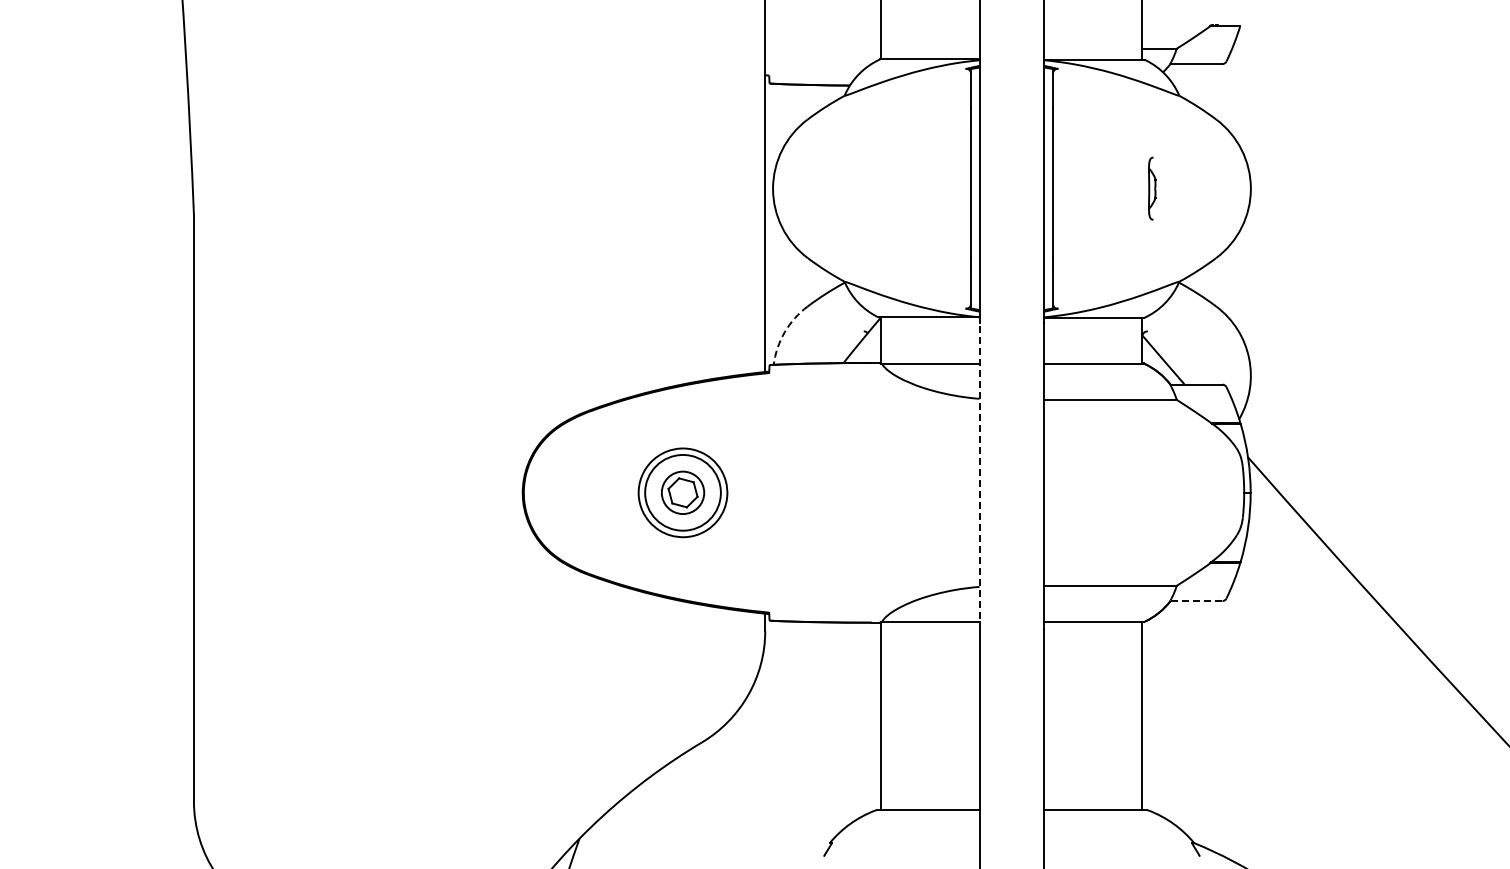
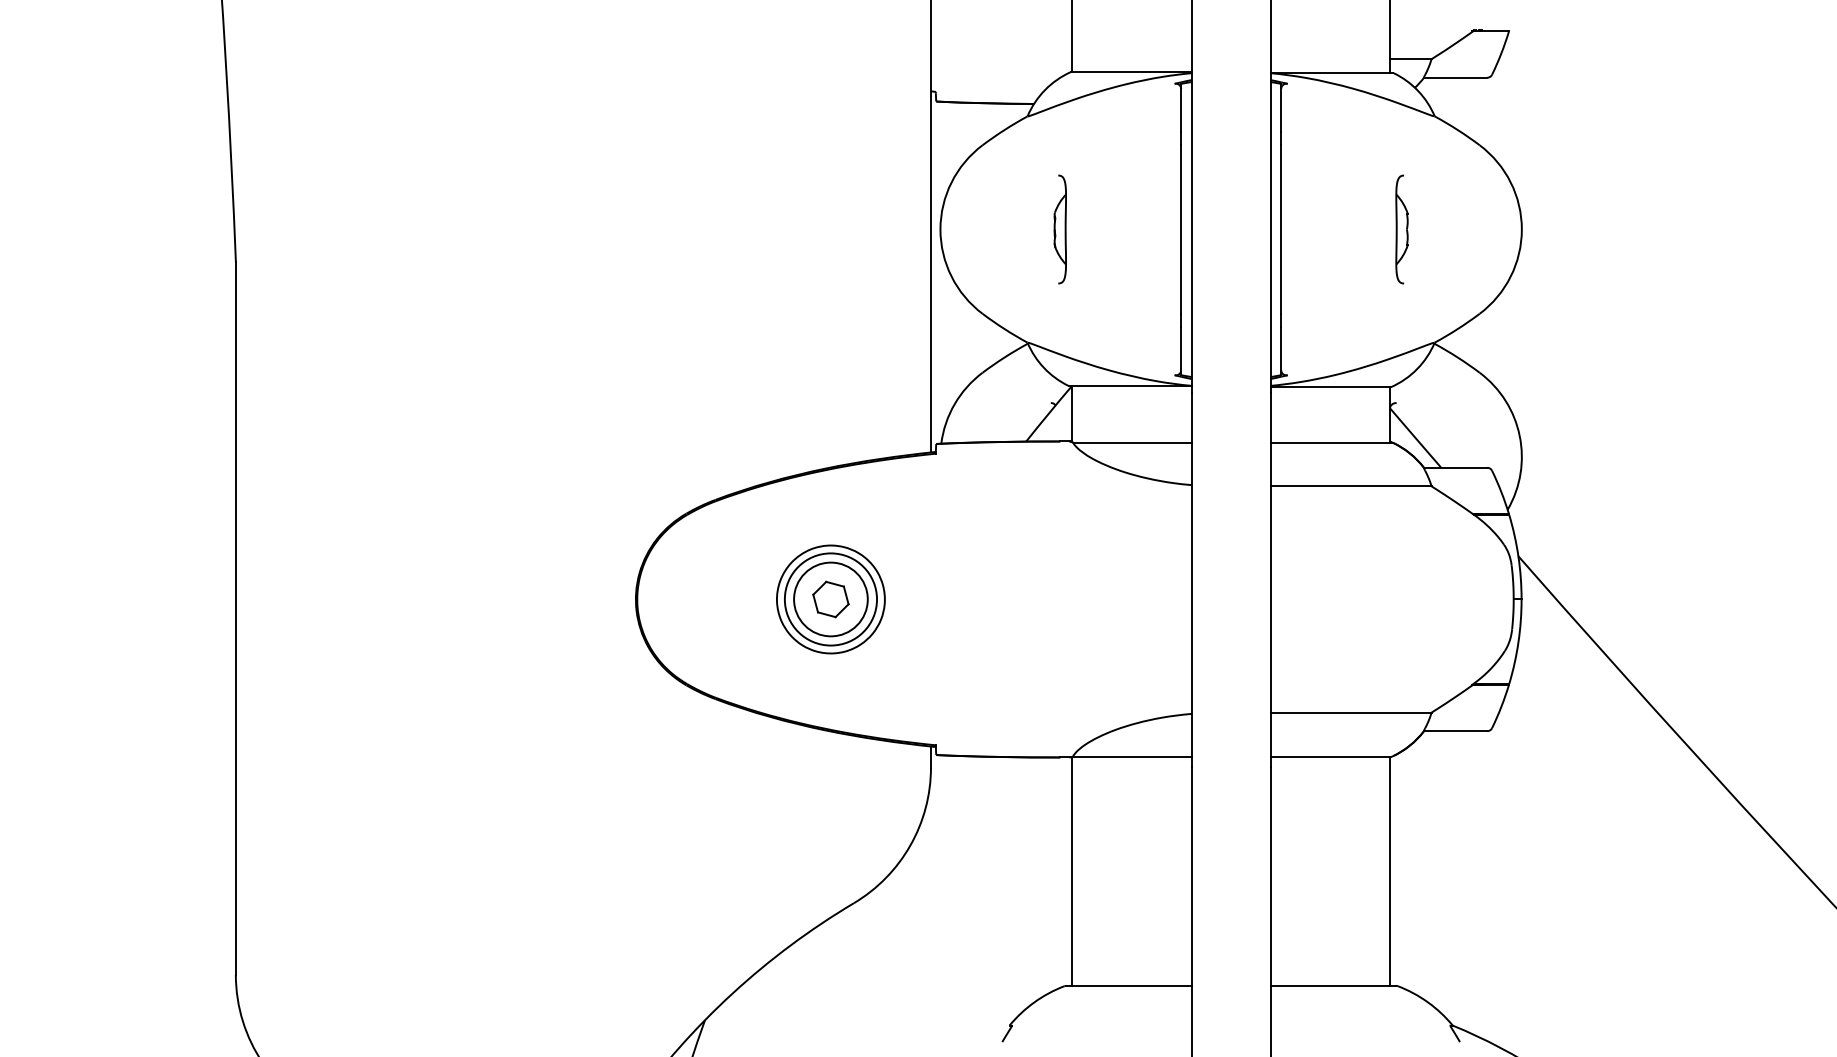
part: (871, 188) -> (1060, 229), added
part: (1151, 188) -> (1400, 229), size x1.43
arc: (784, 332) -> (954, 404), dashed -> solid
line: (979, 476) -> (1191, 579), dashed -> solid
circle: (682, 492) -> (830, 599), size x1.43
line: (1196, 601) -> (1455, 731), dashed -> solid

